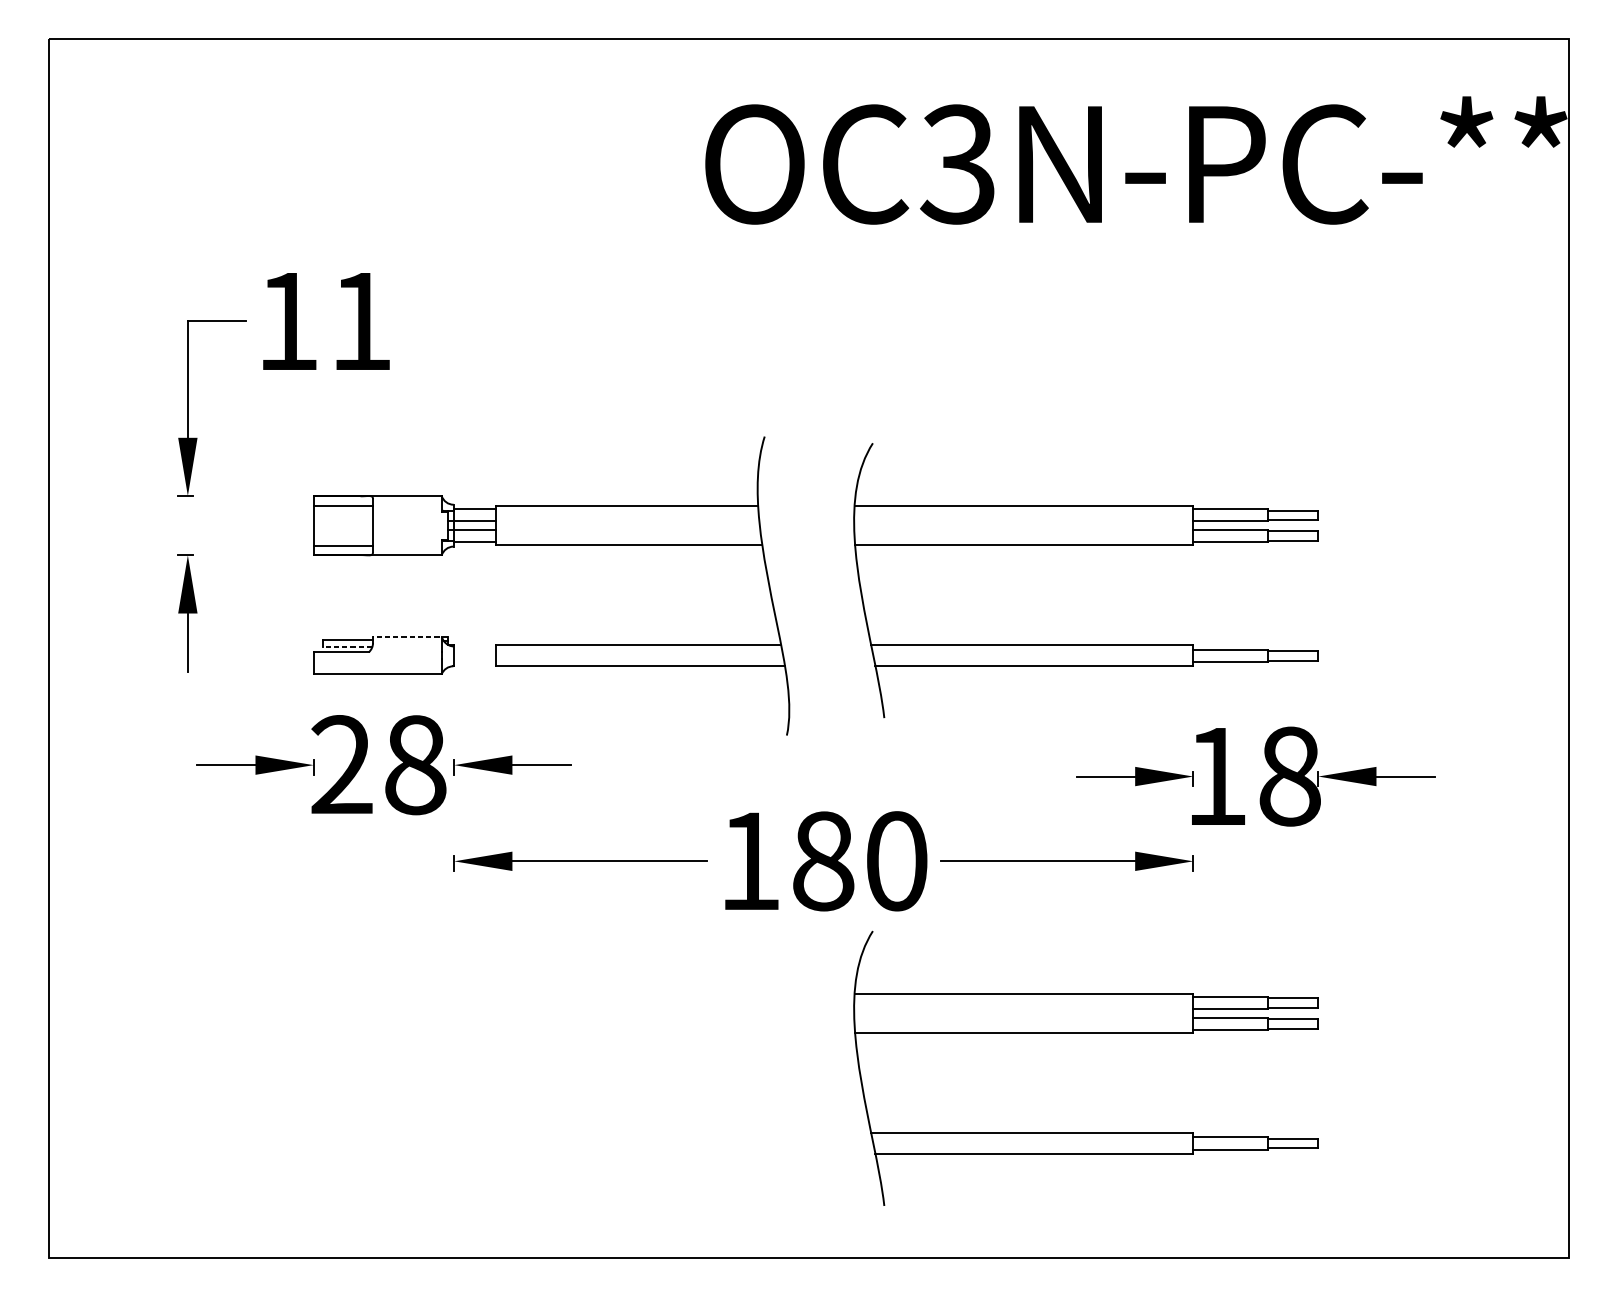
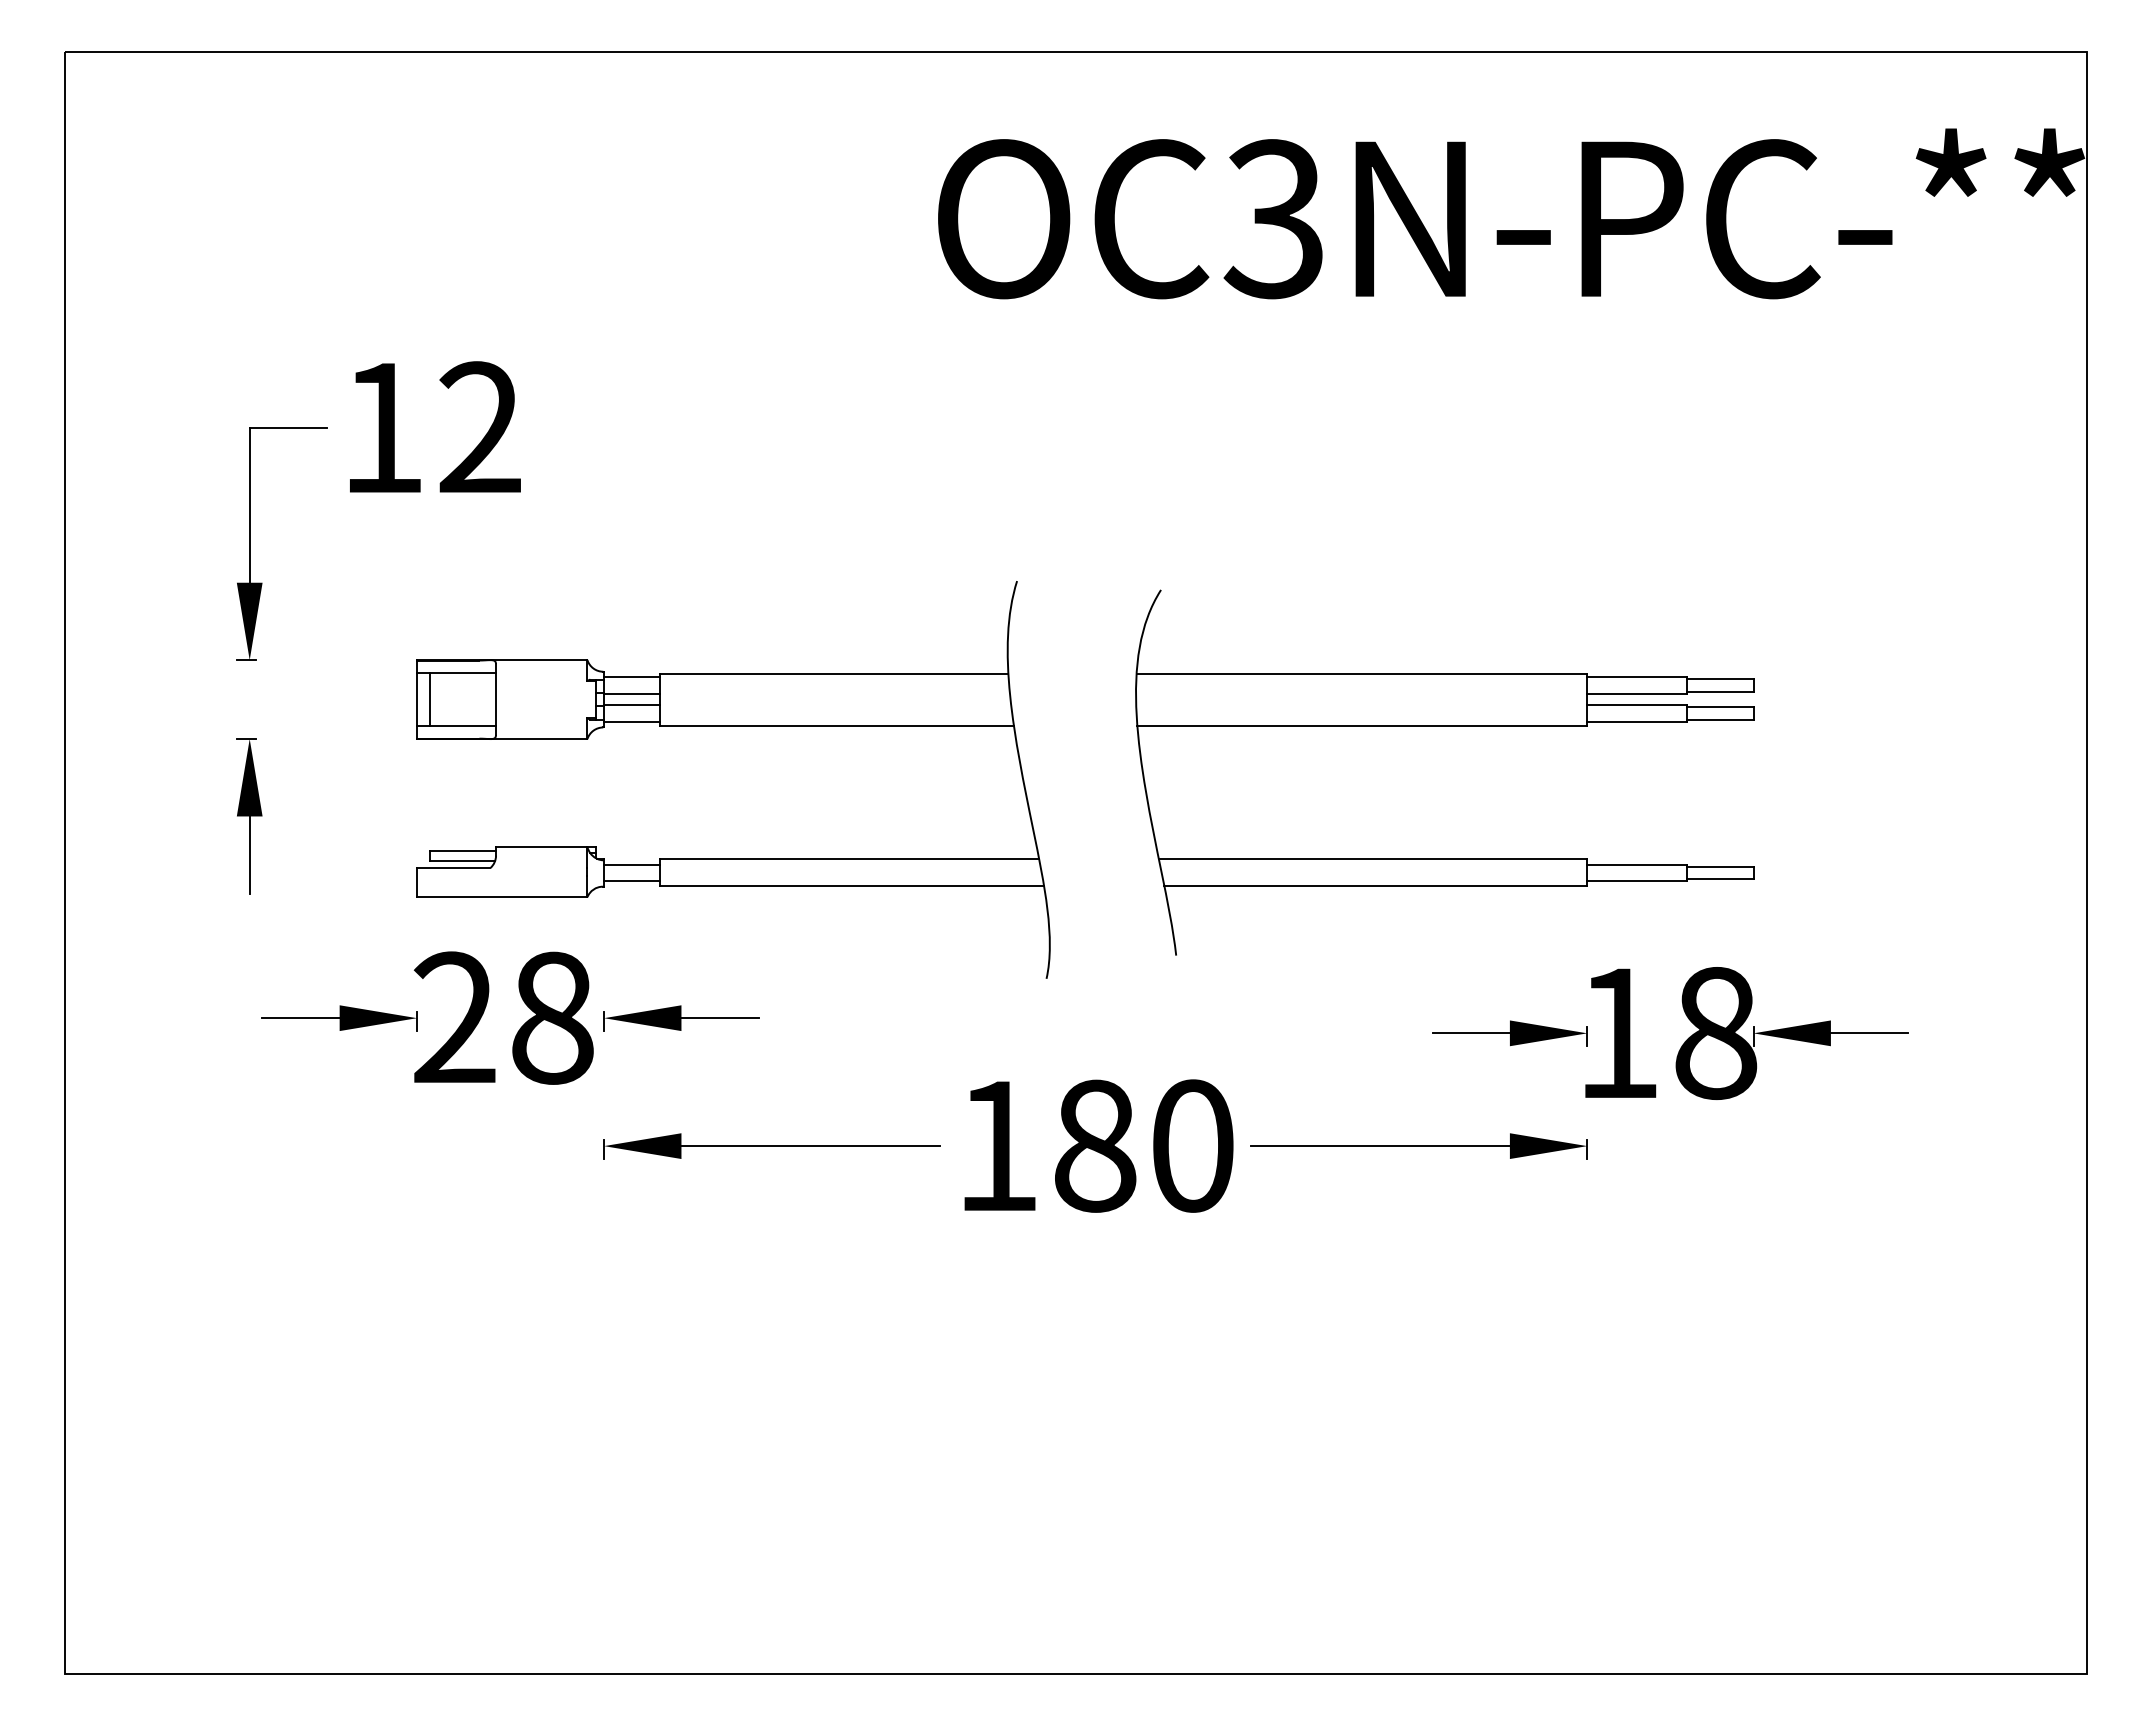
text: (360, 320) -> (479, 426), 11 -> 12
line: (323, 525) -> (429, 699), added
line: (410, 636) -> (545, 847), dashed -> solid
line: (347, 647) -> (462, 861), dashed -> solid
line: (475, 649) -> (632, 864), added
line: (475, 662) -> (632, 881), added
part: (1086, 1033) -> (1444, 1375), removed

